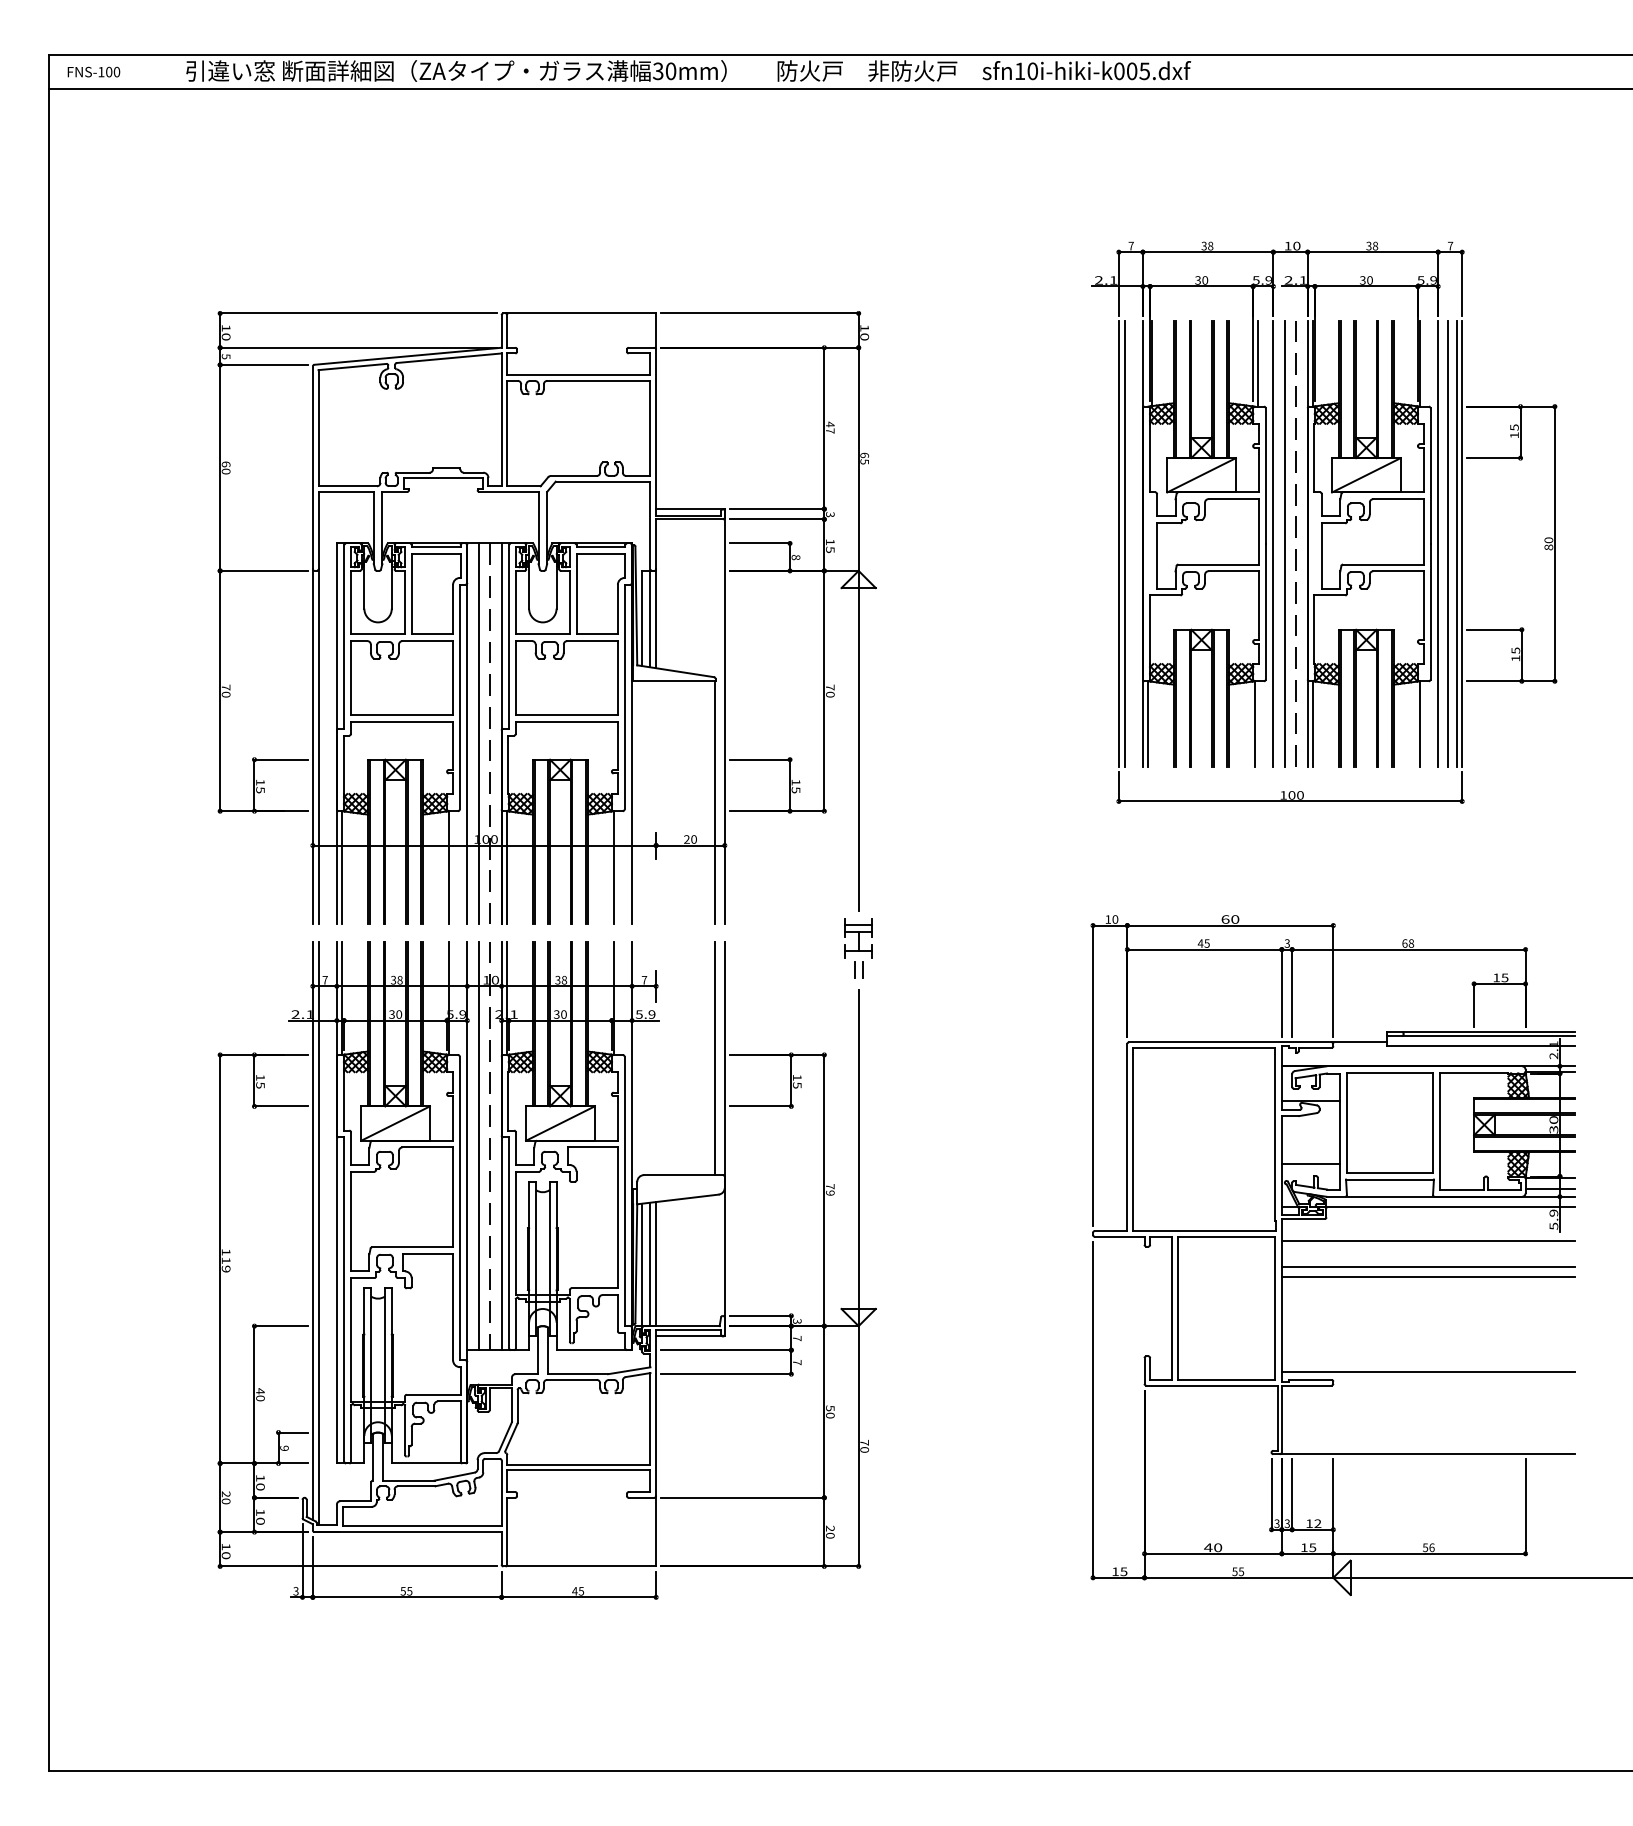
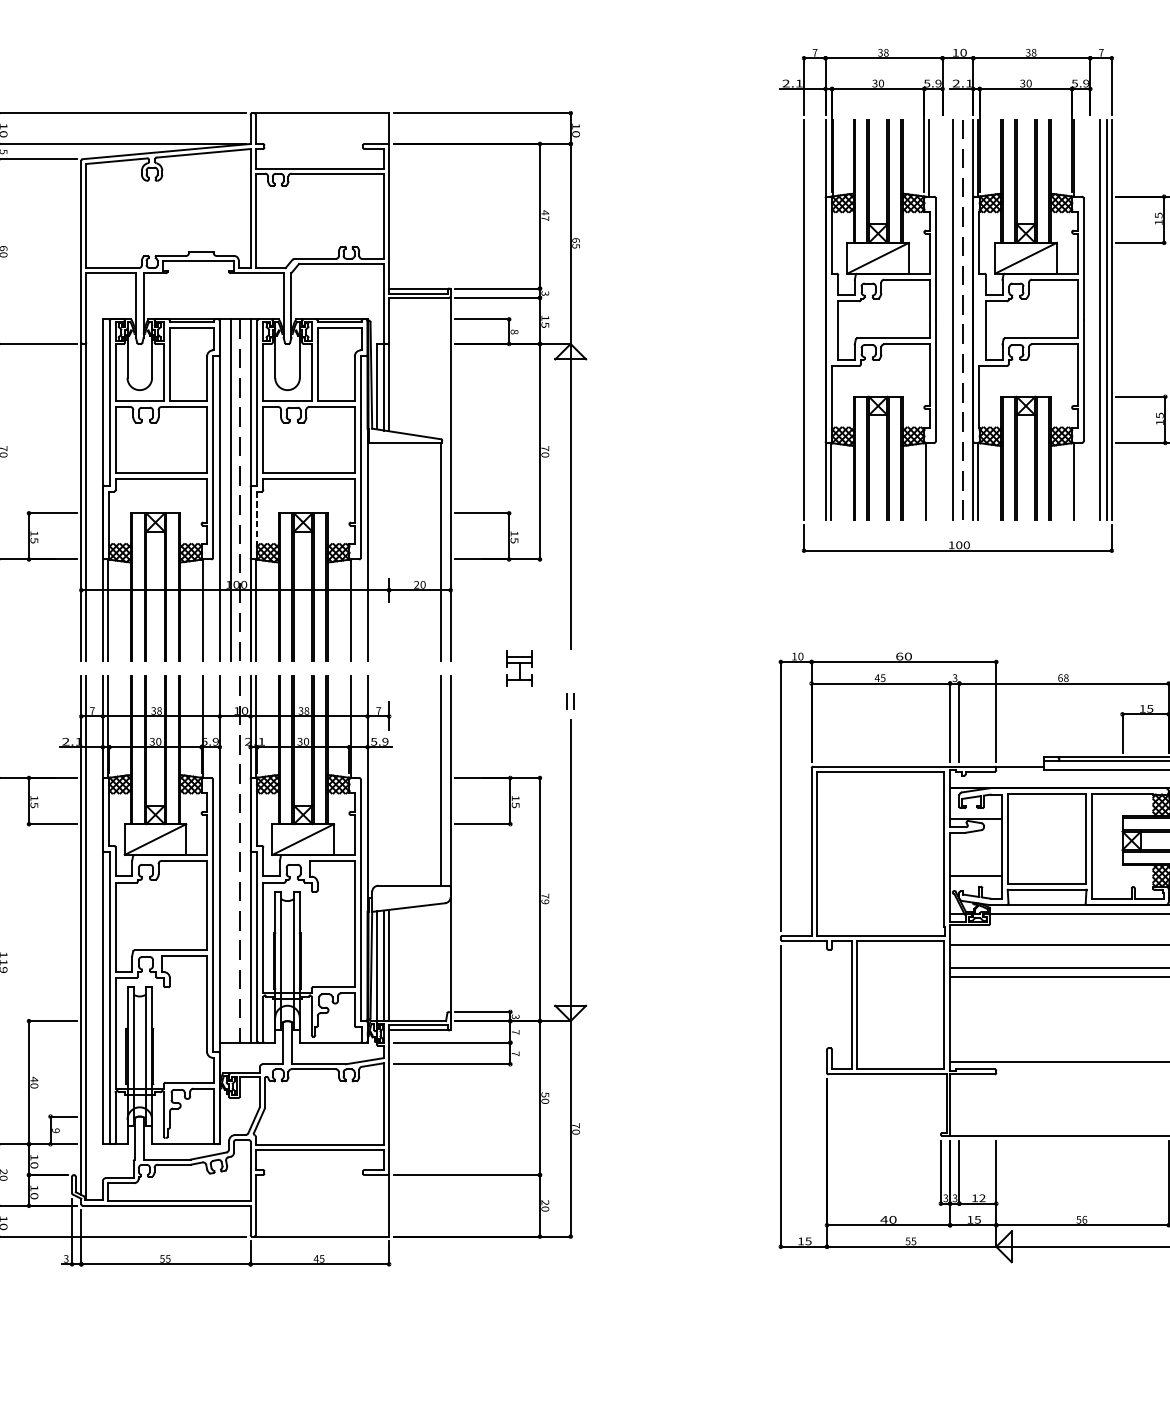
line: (1124, 543) -> (809, 319), removed
line: (1273, 543) -> (942, 319), removed
line: (1438, 543) -> (1090, 319), removed
line: (508, 765) -> (256, 518), solid -> dashed
part: (858, 938) -> (519, 669), moved
line: (479, 1145) -> (230, 859), removed

